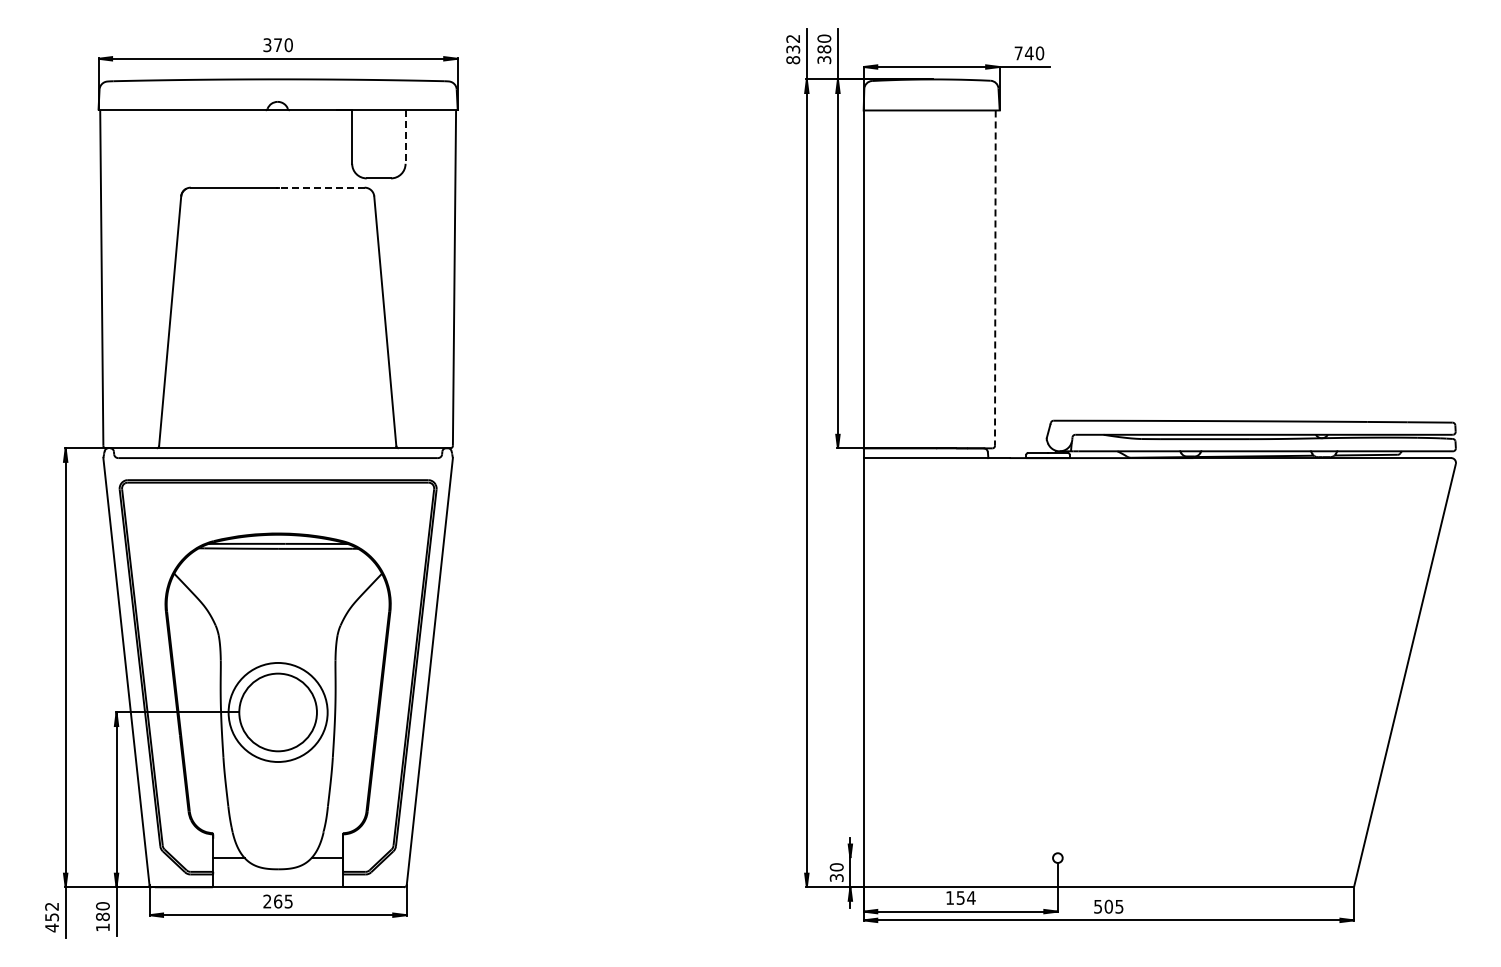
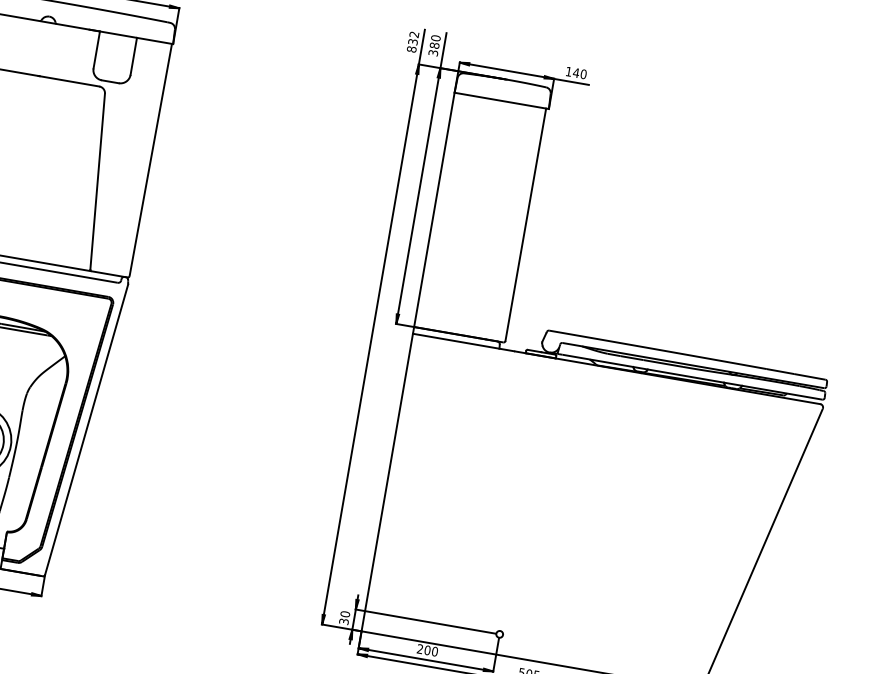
text: (1018, 53) -> (568, 71), 740 -> 140
line: (405, 137) -> (133, 56), dashed -> solid
line: (321, 187) -> (69, 81), dashed -> solid
line: (995, 278) -> (525, 225), dashed -> solid
line: (950, 858) -> (425, 621), added
text: (960, 897) -> (427, 650), 154 -> 200

